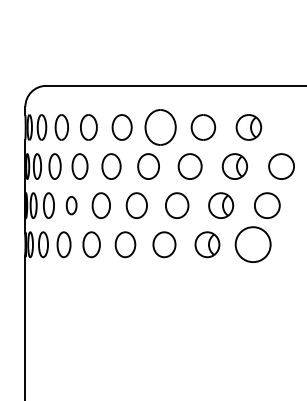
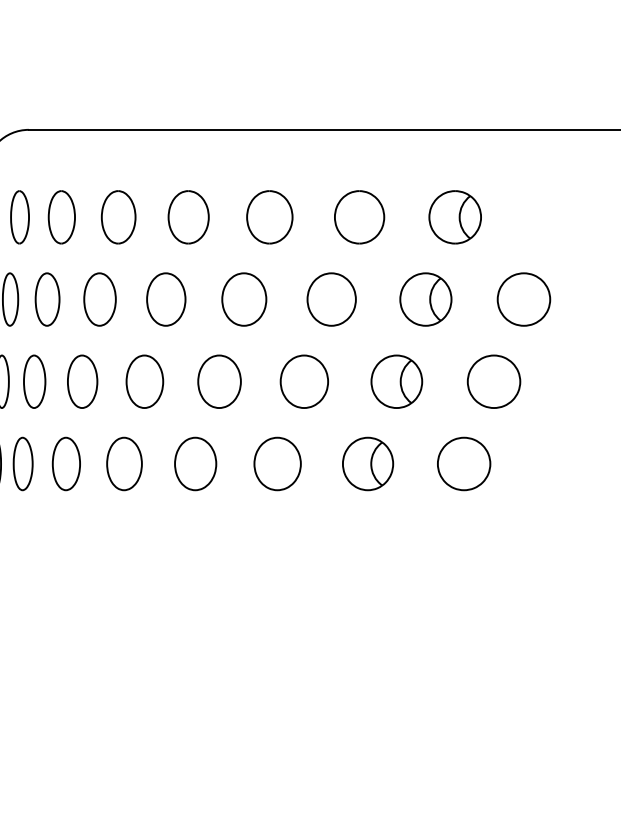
part: (160, 127) -> (269, 217), size x0.71
part: (71, 205) -> (82, 381), size x1.43
part: (252, 244) -> (462, 463), size x0.71

